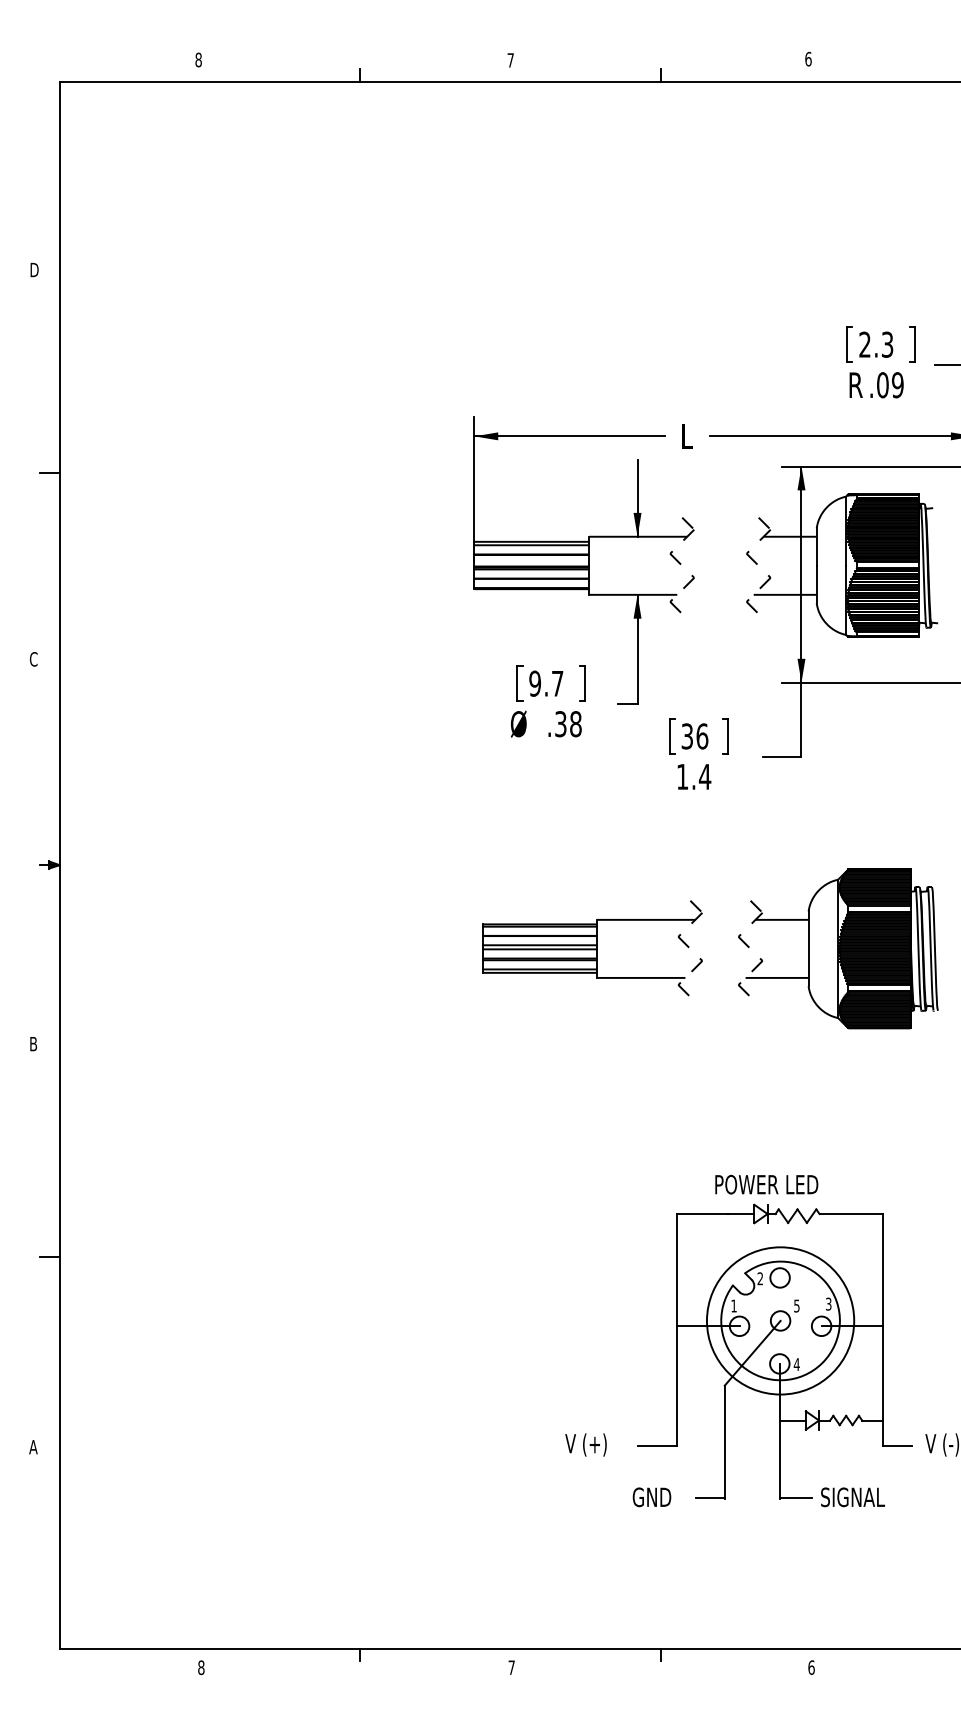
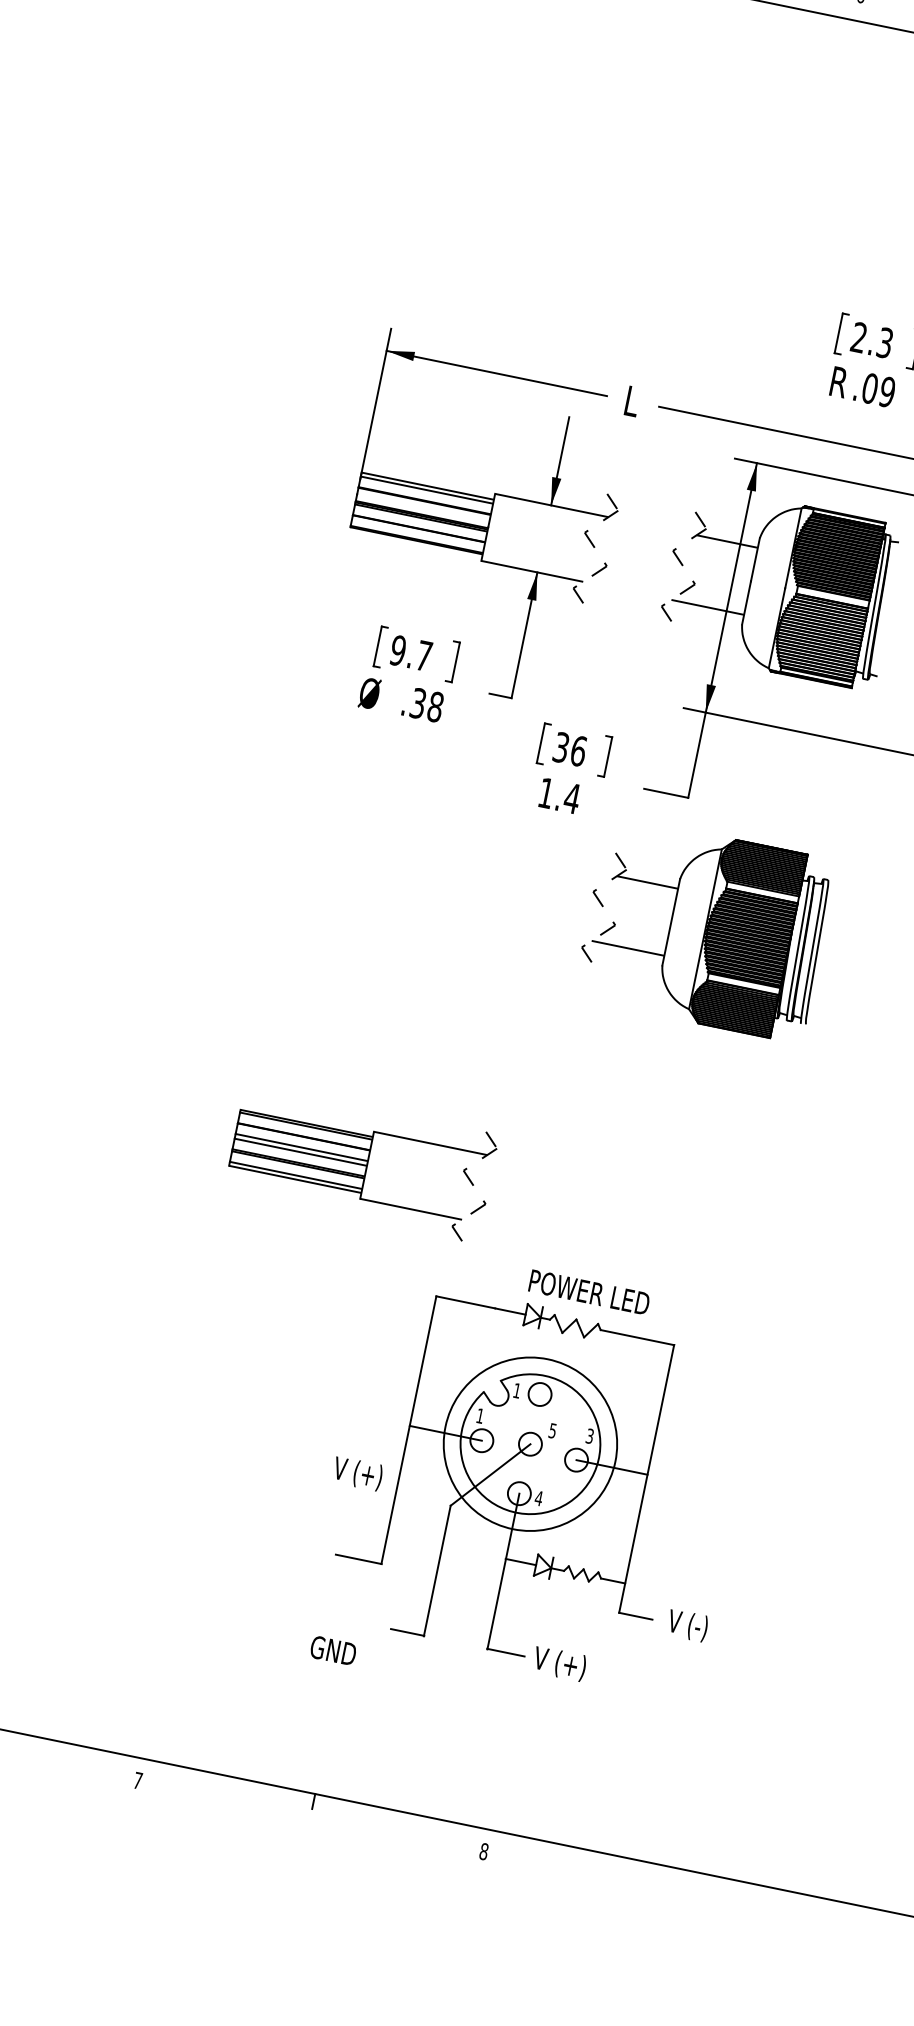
part: (592, 948) -> (361, 1163), moved
part: (838, 948) -> (705, 928), moved
text: (766, 1184) -> (589, 1292), moved
text: (759, 1278) -> (516, 1390), 2 -> 1
text: (585, 1444) -> (357, 1473), moved
text: (651, 1497) -> (332, 1650), moved
text: (852, 1498) -> (571, 1666), SIGNAL -> V (+)
text: (811, 1667) -> (484, 1851), 6 -> 8

